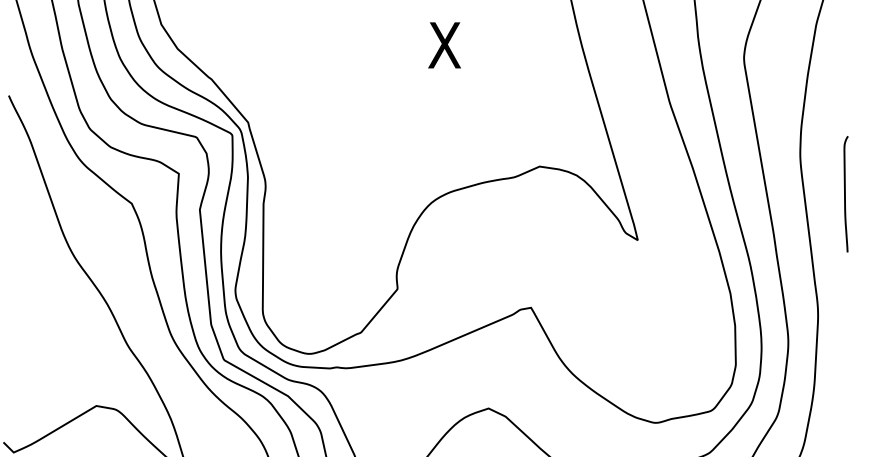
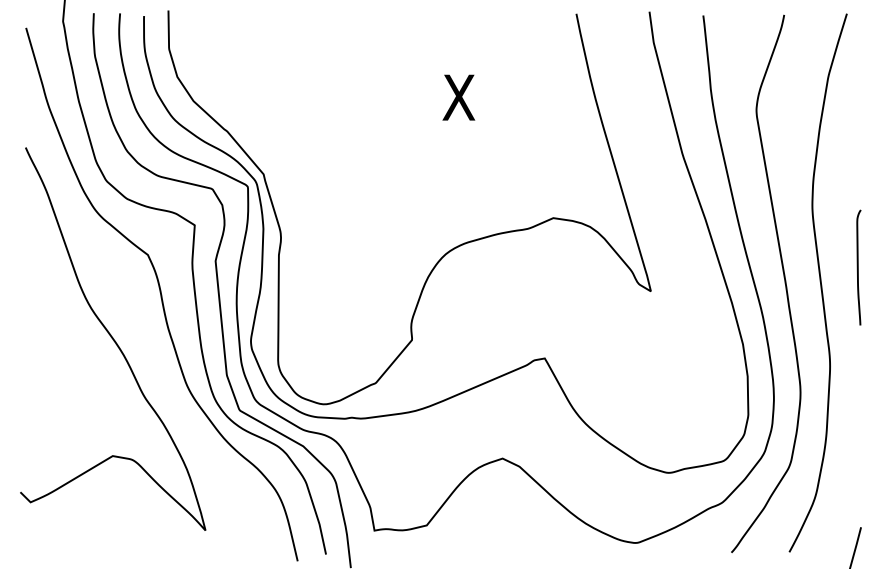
curve: (845, 194) -> (858, 267), moved

